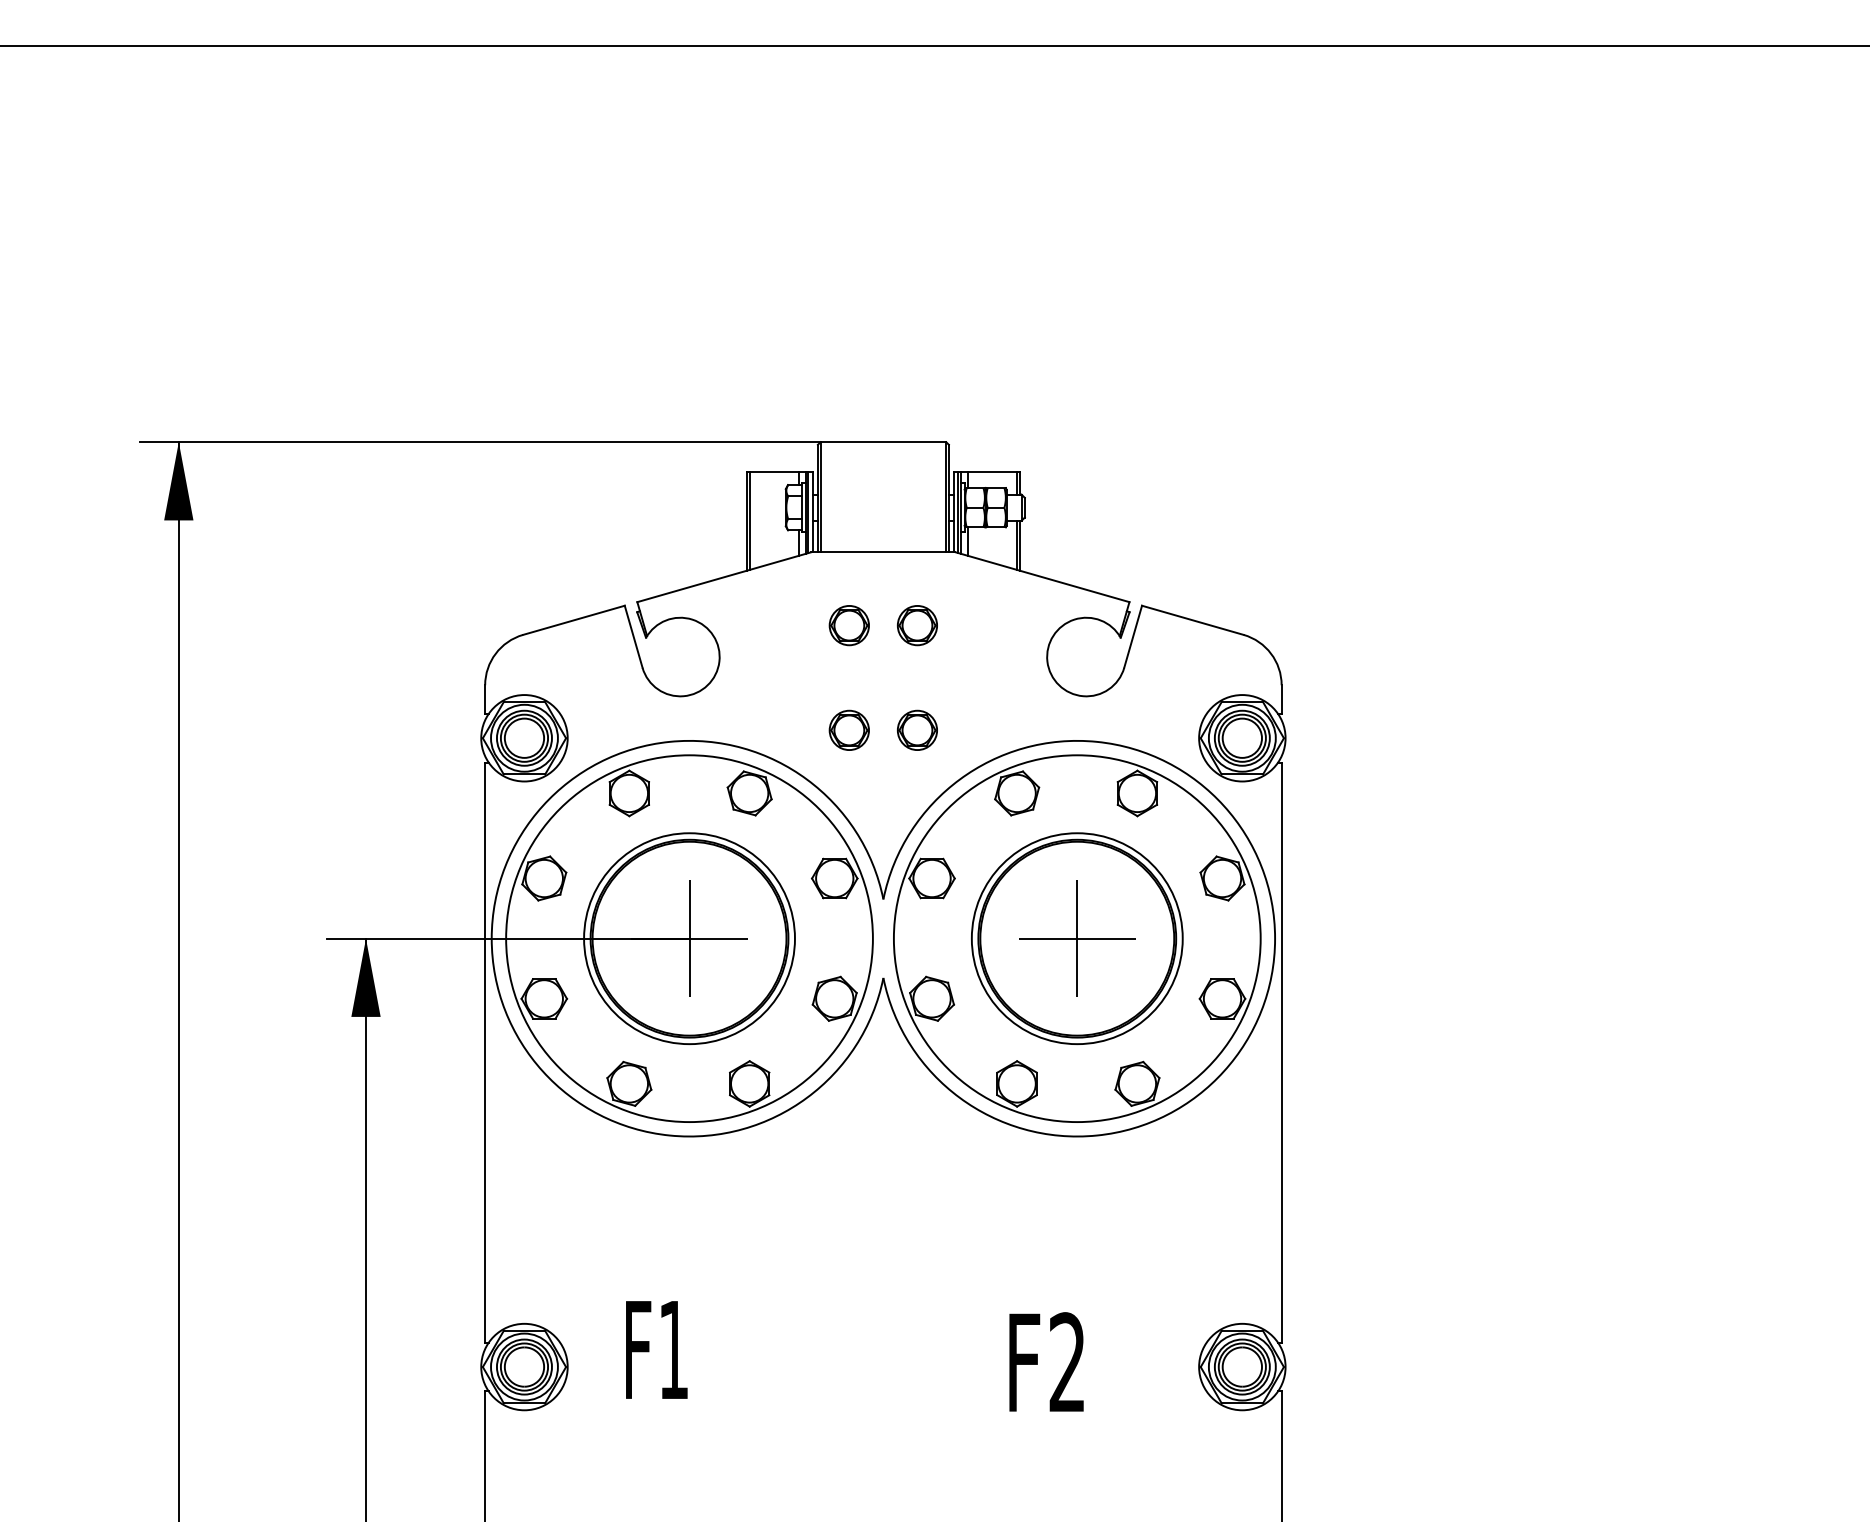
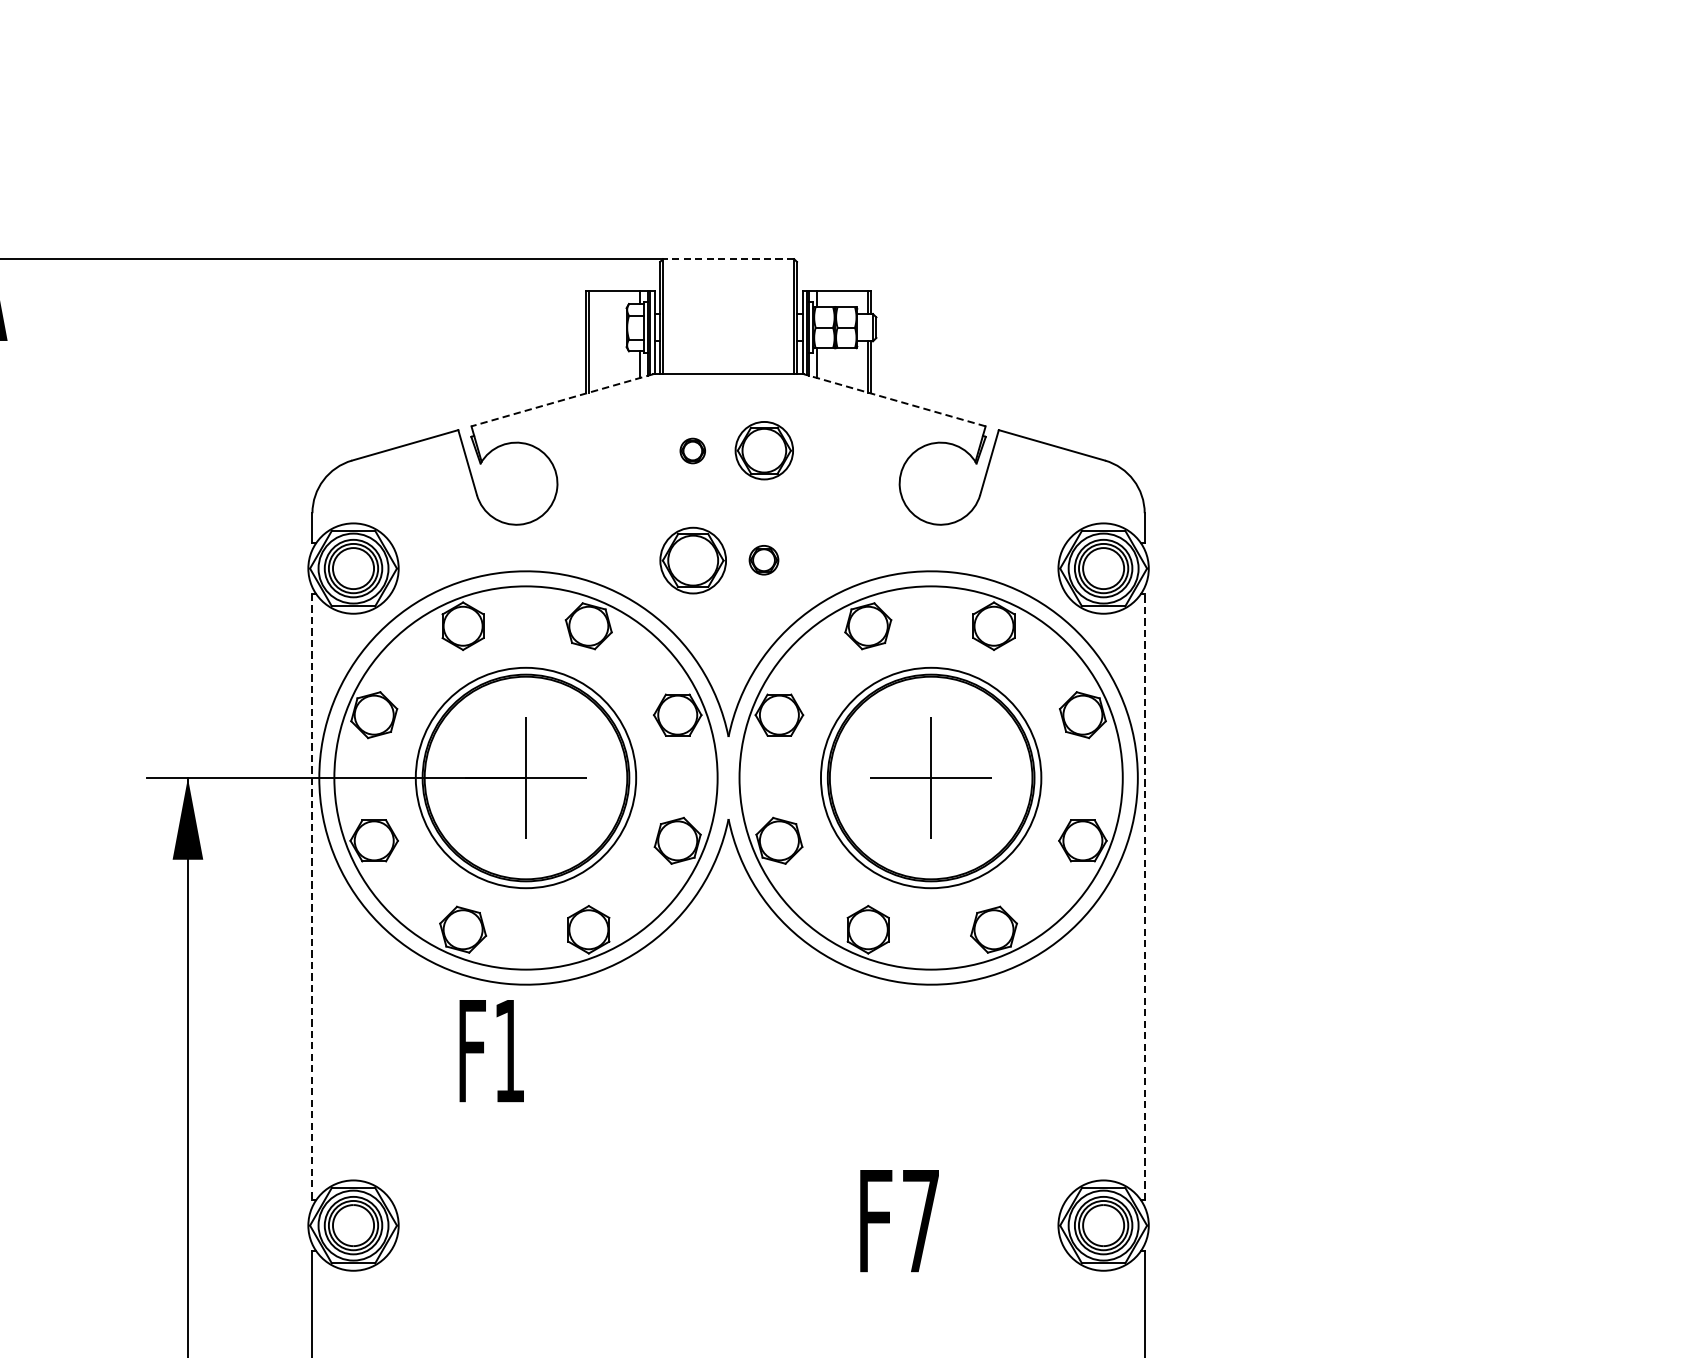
line: (883, 442) -> (728, 259), solid -> dashed
line: (724, 577) -> (562, 400), solid -> dashed
line: (1042, 577) -> (894, 400), solid -> dashed
part: (848, 625) -> (692, 450), size x0.6
part: (916, 625) -> (763, 450), size x1.4
part: (848, 729) -> (692, 559), size x1.6
part: (916, 729) -> (763, 559), size x0.7
line: (1281, 1052) -> (1144, 896), solid -> dashed
line: (485, 1053) -> (312, 897), solid -> dashed
text: (656, 1349) -> (491, 1050), moved
text: (1066, 1361) -> (919, 1219), F2 -> F7

